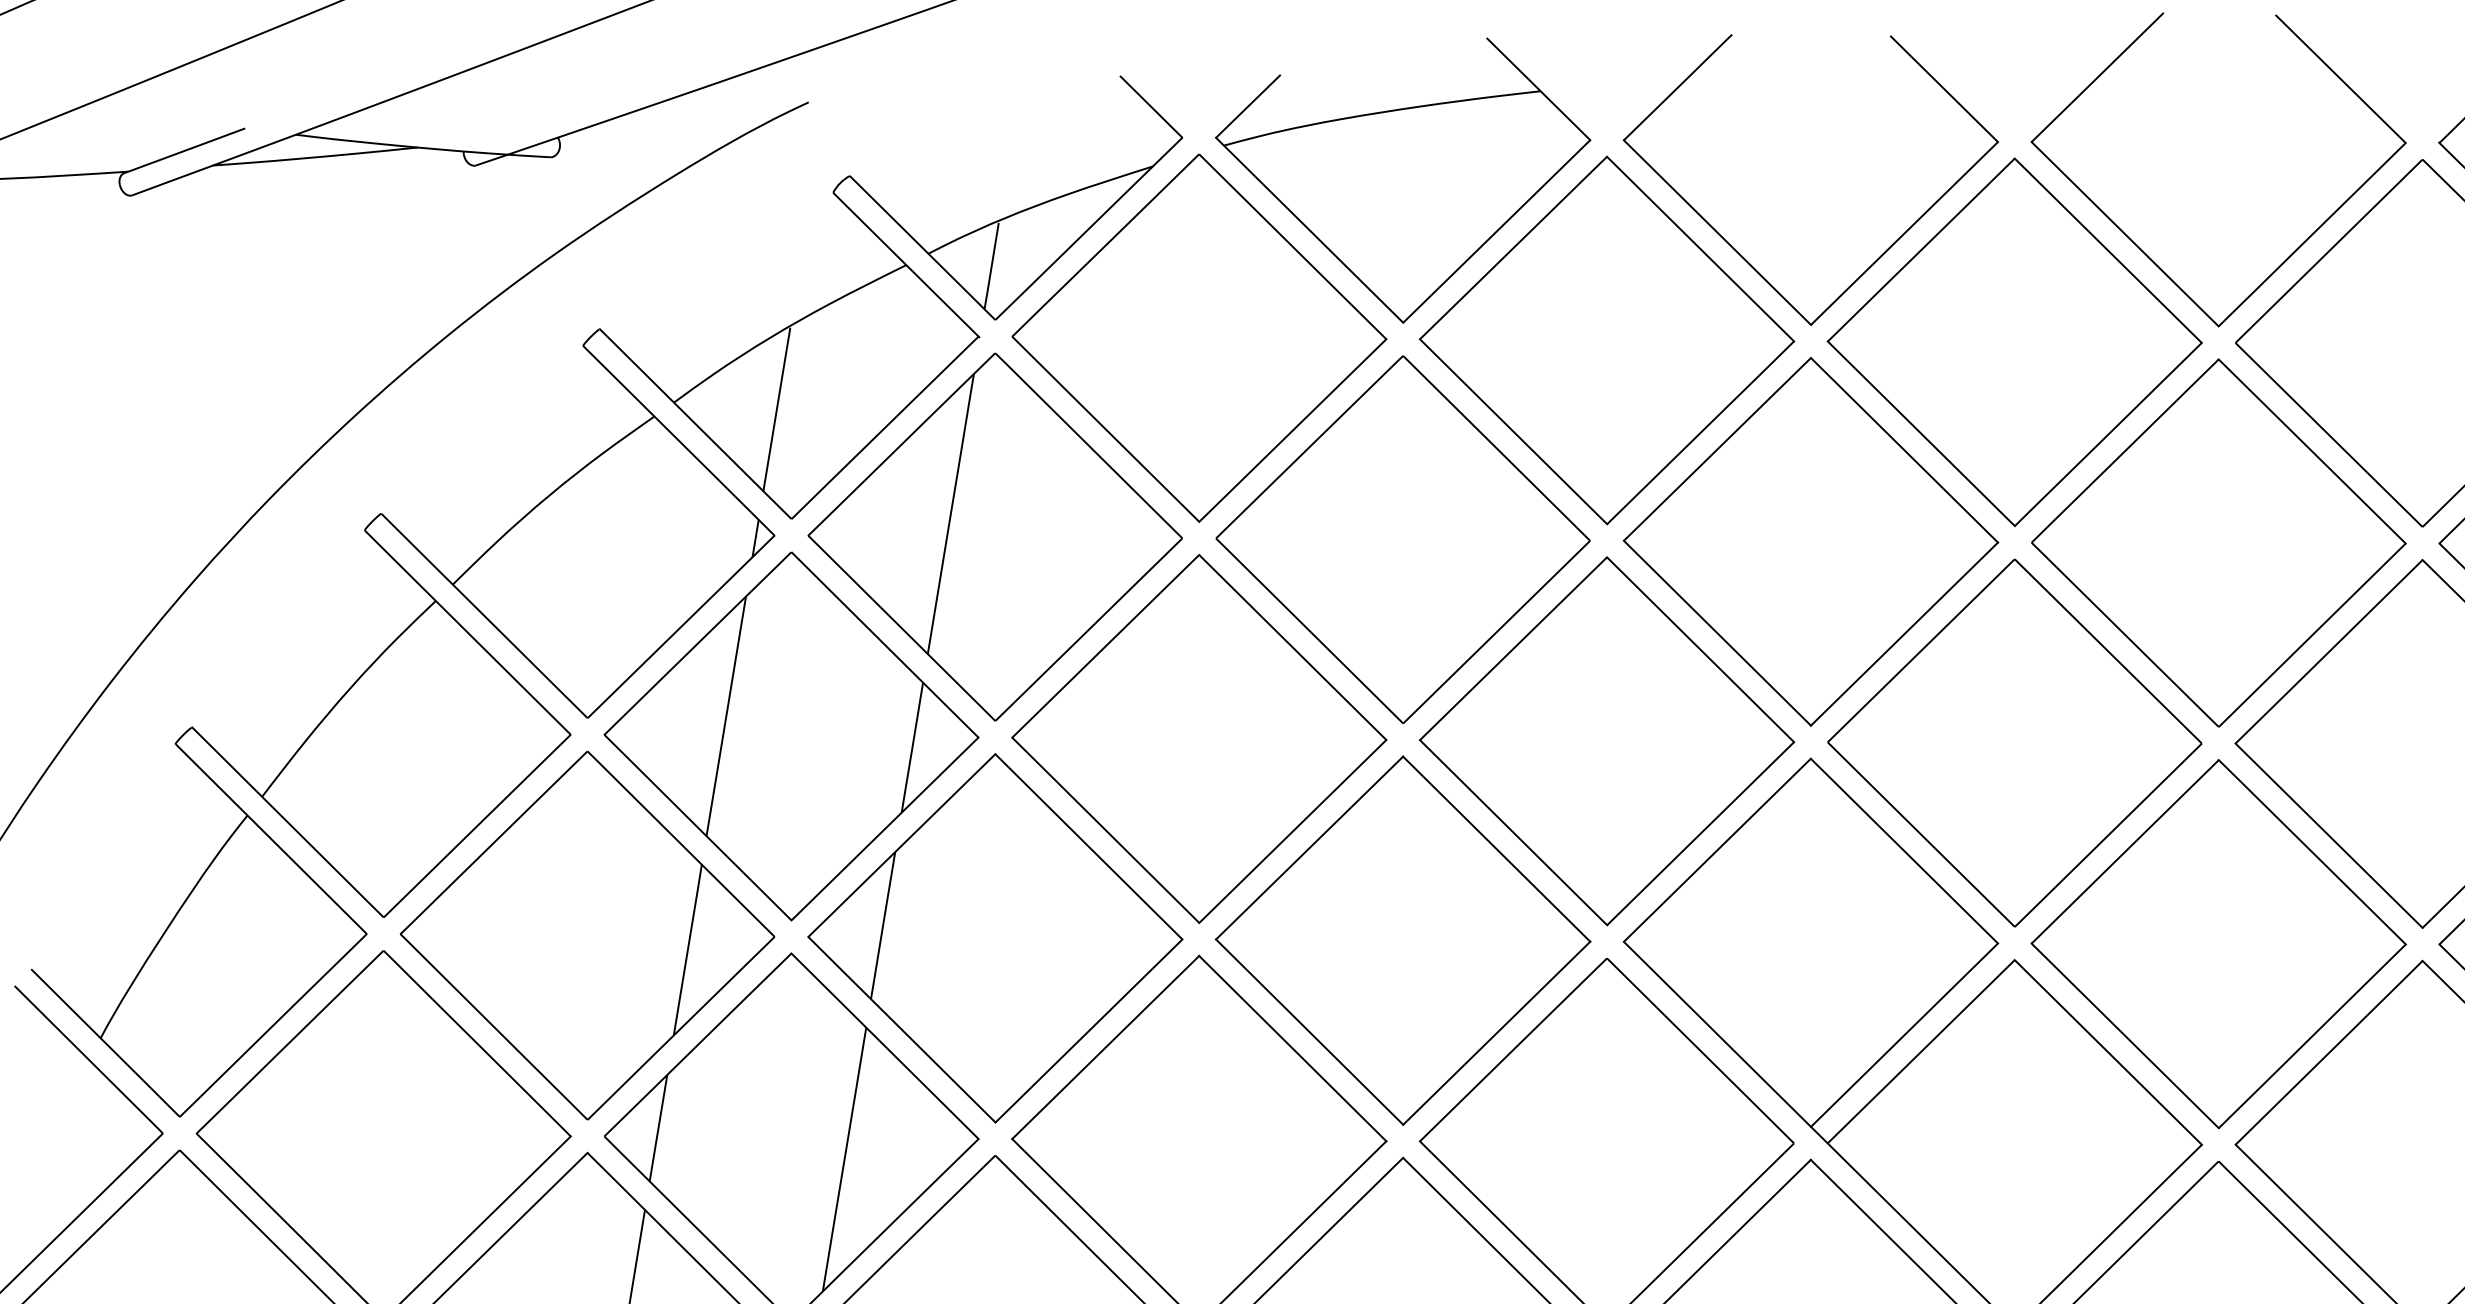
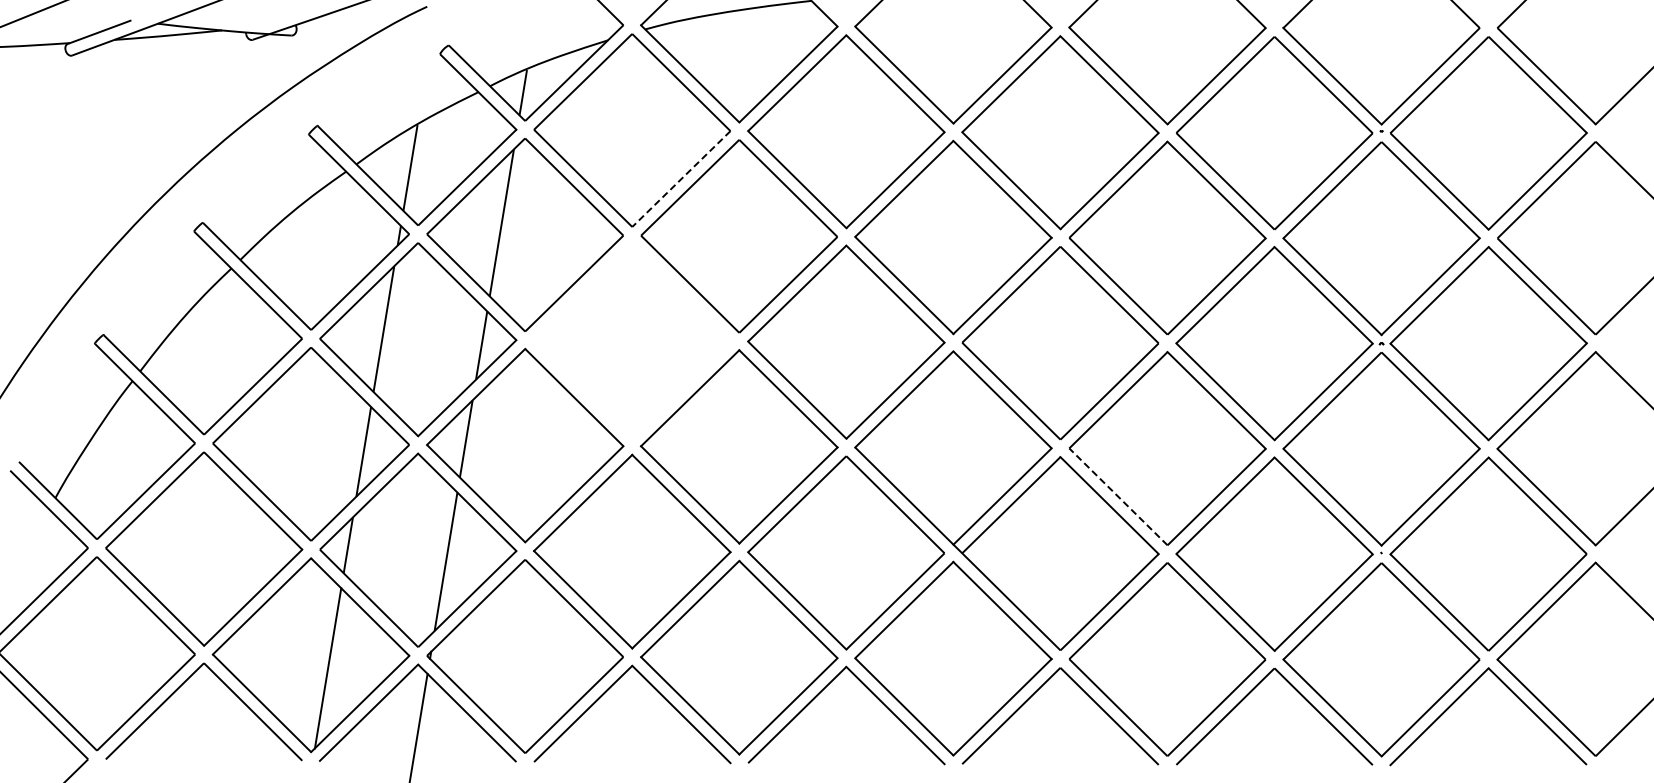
line: (1293, 431) -> (681, 179), solid -> dashed
part: (1199, 738) -> (632, 340), removed
line: (2125, 1035) -> (1118, 496), solid -> dashed

